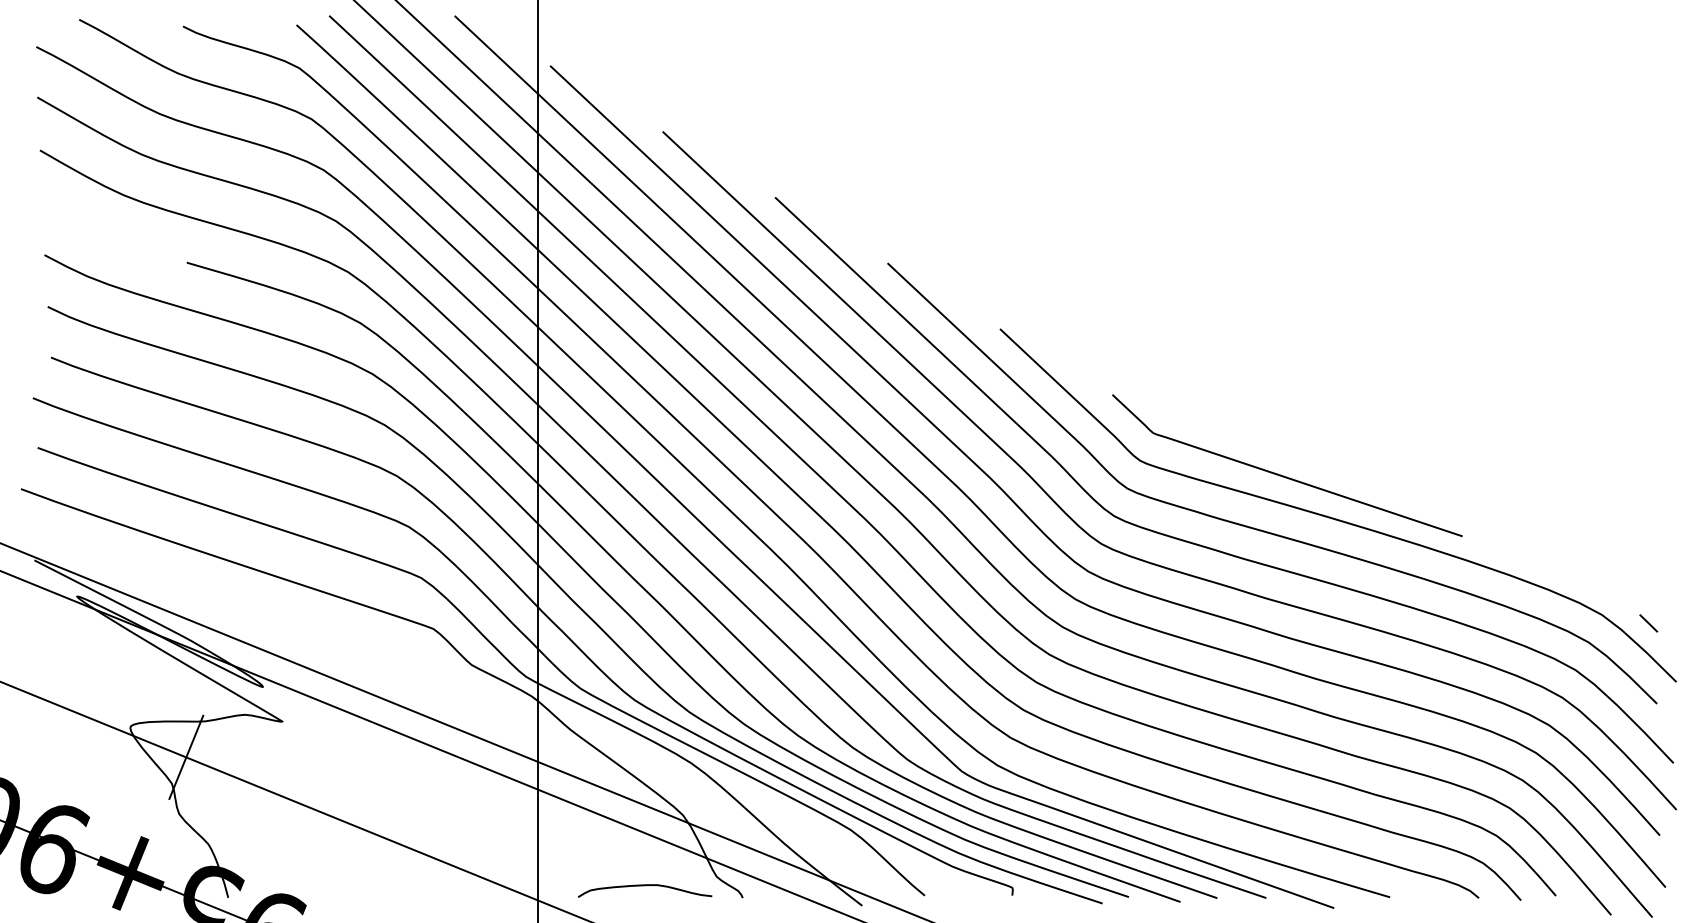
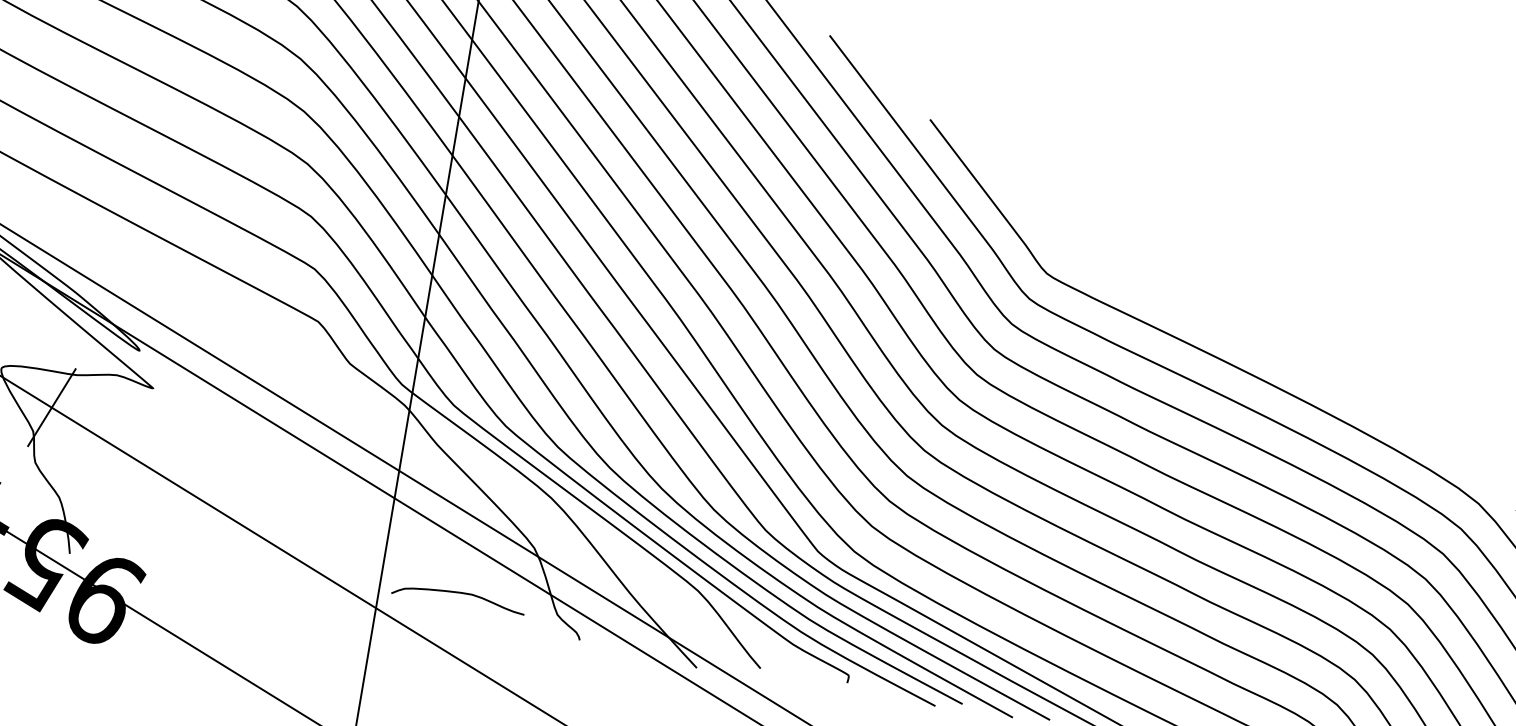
curve: (1283, 475) -> (1186, 312), removed
curve: (645, 886) -> (459, 594), moved

